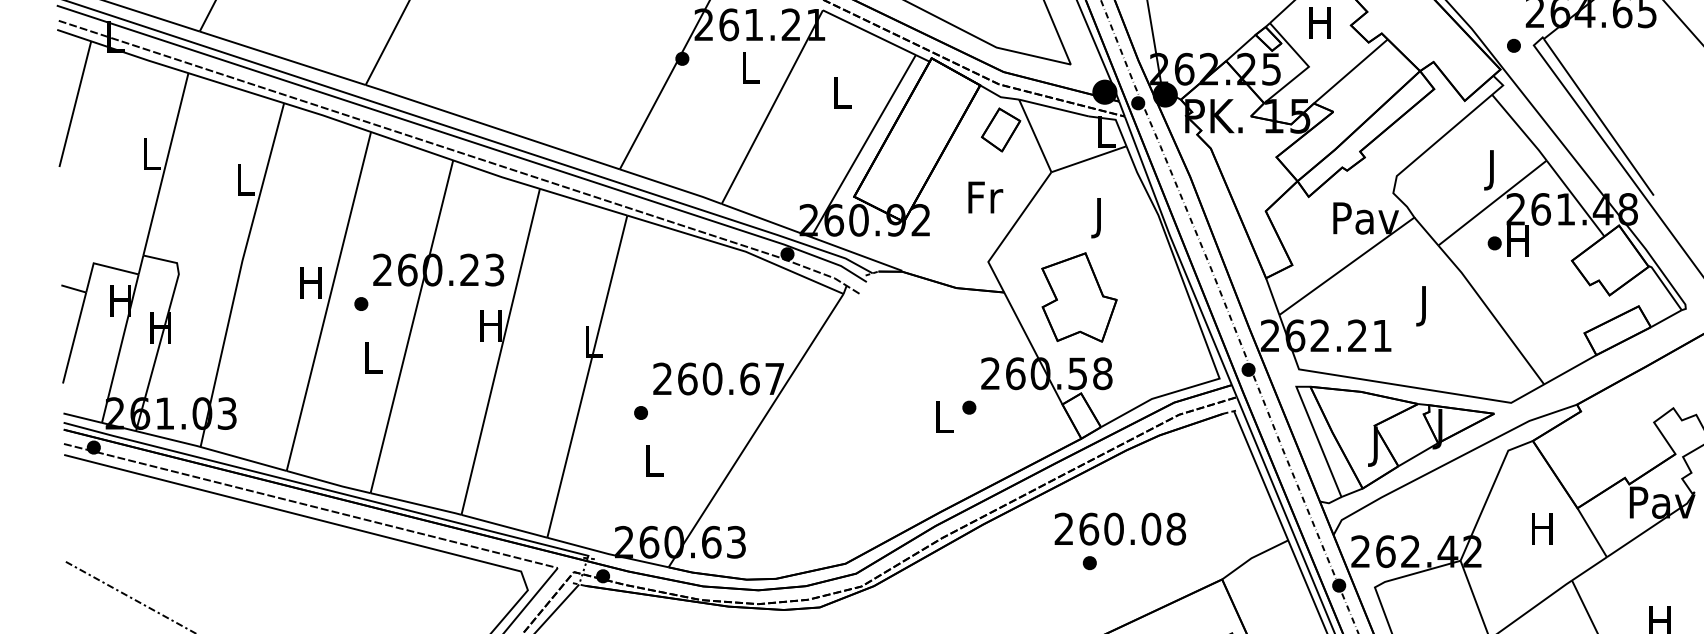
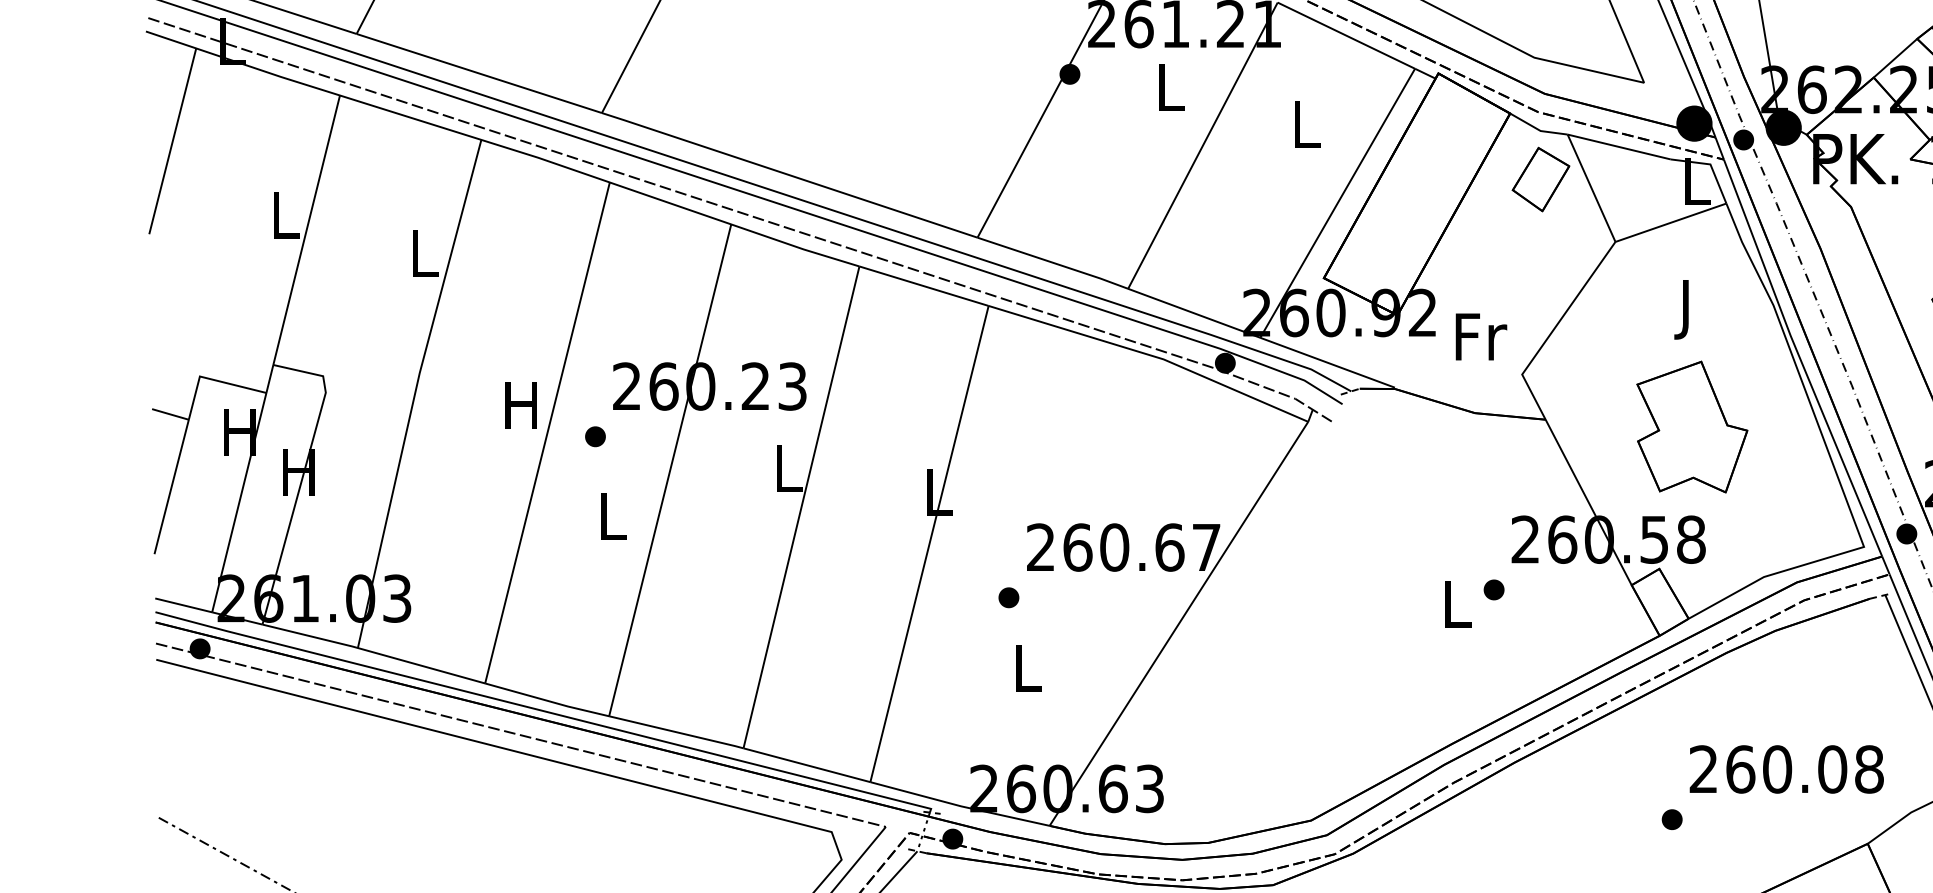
text: (985, 197) -> (1481, 336), moved
part: (1079, 297) -> (1692, 427), moved
text: (490, 325) -> (786, 468), H -> L
text: (1120, 528) -> (1786, 768), moved

